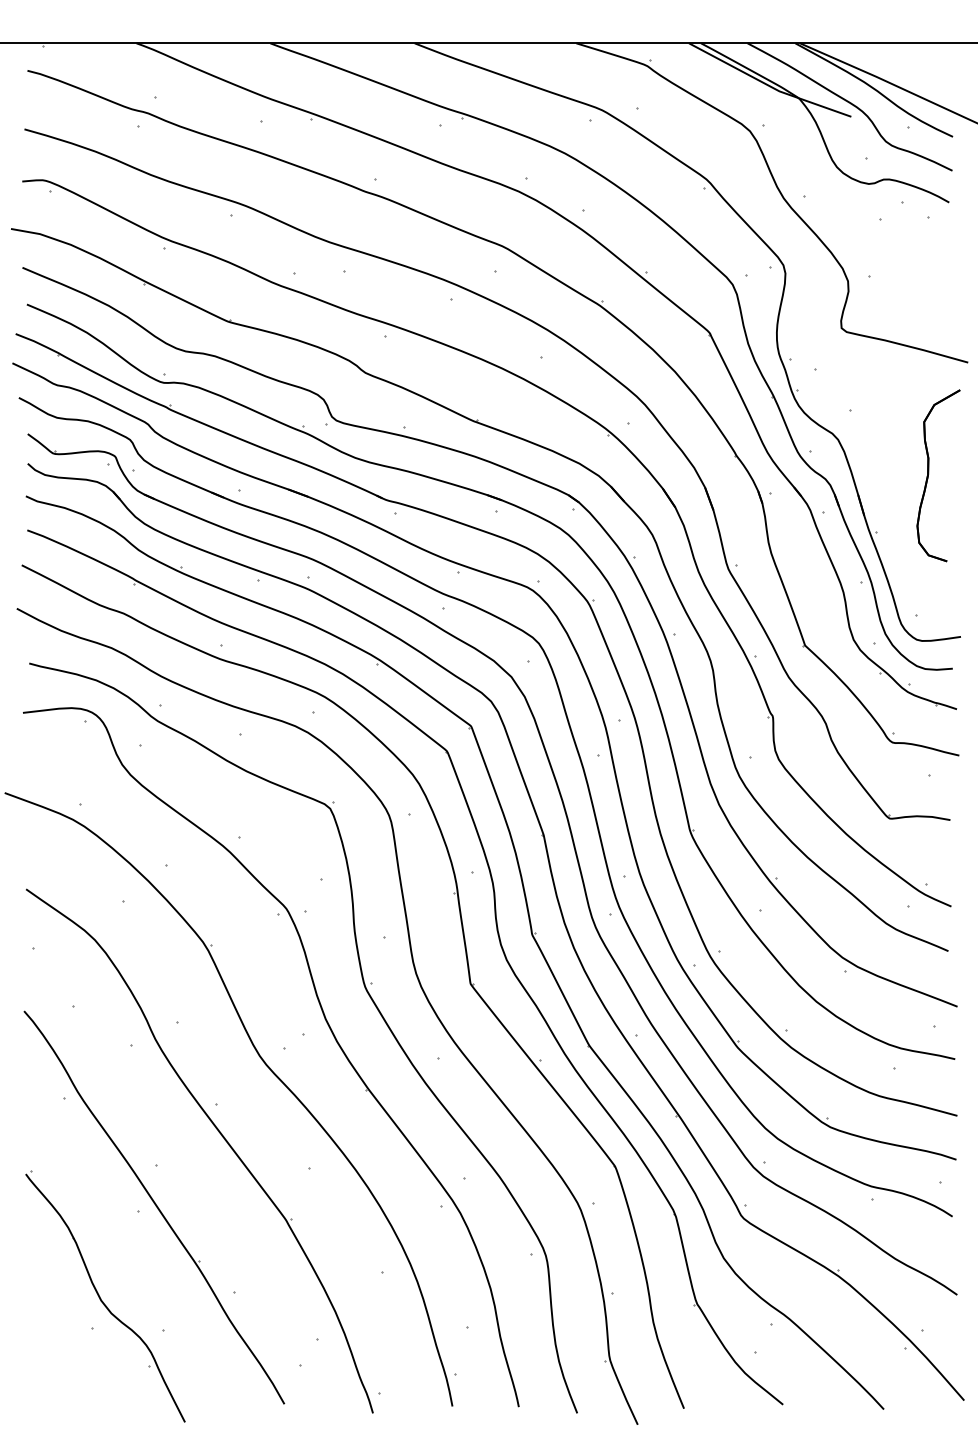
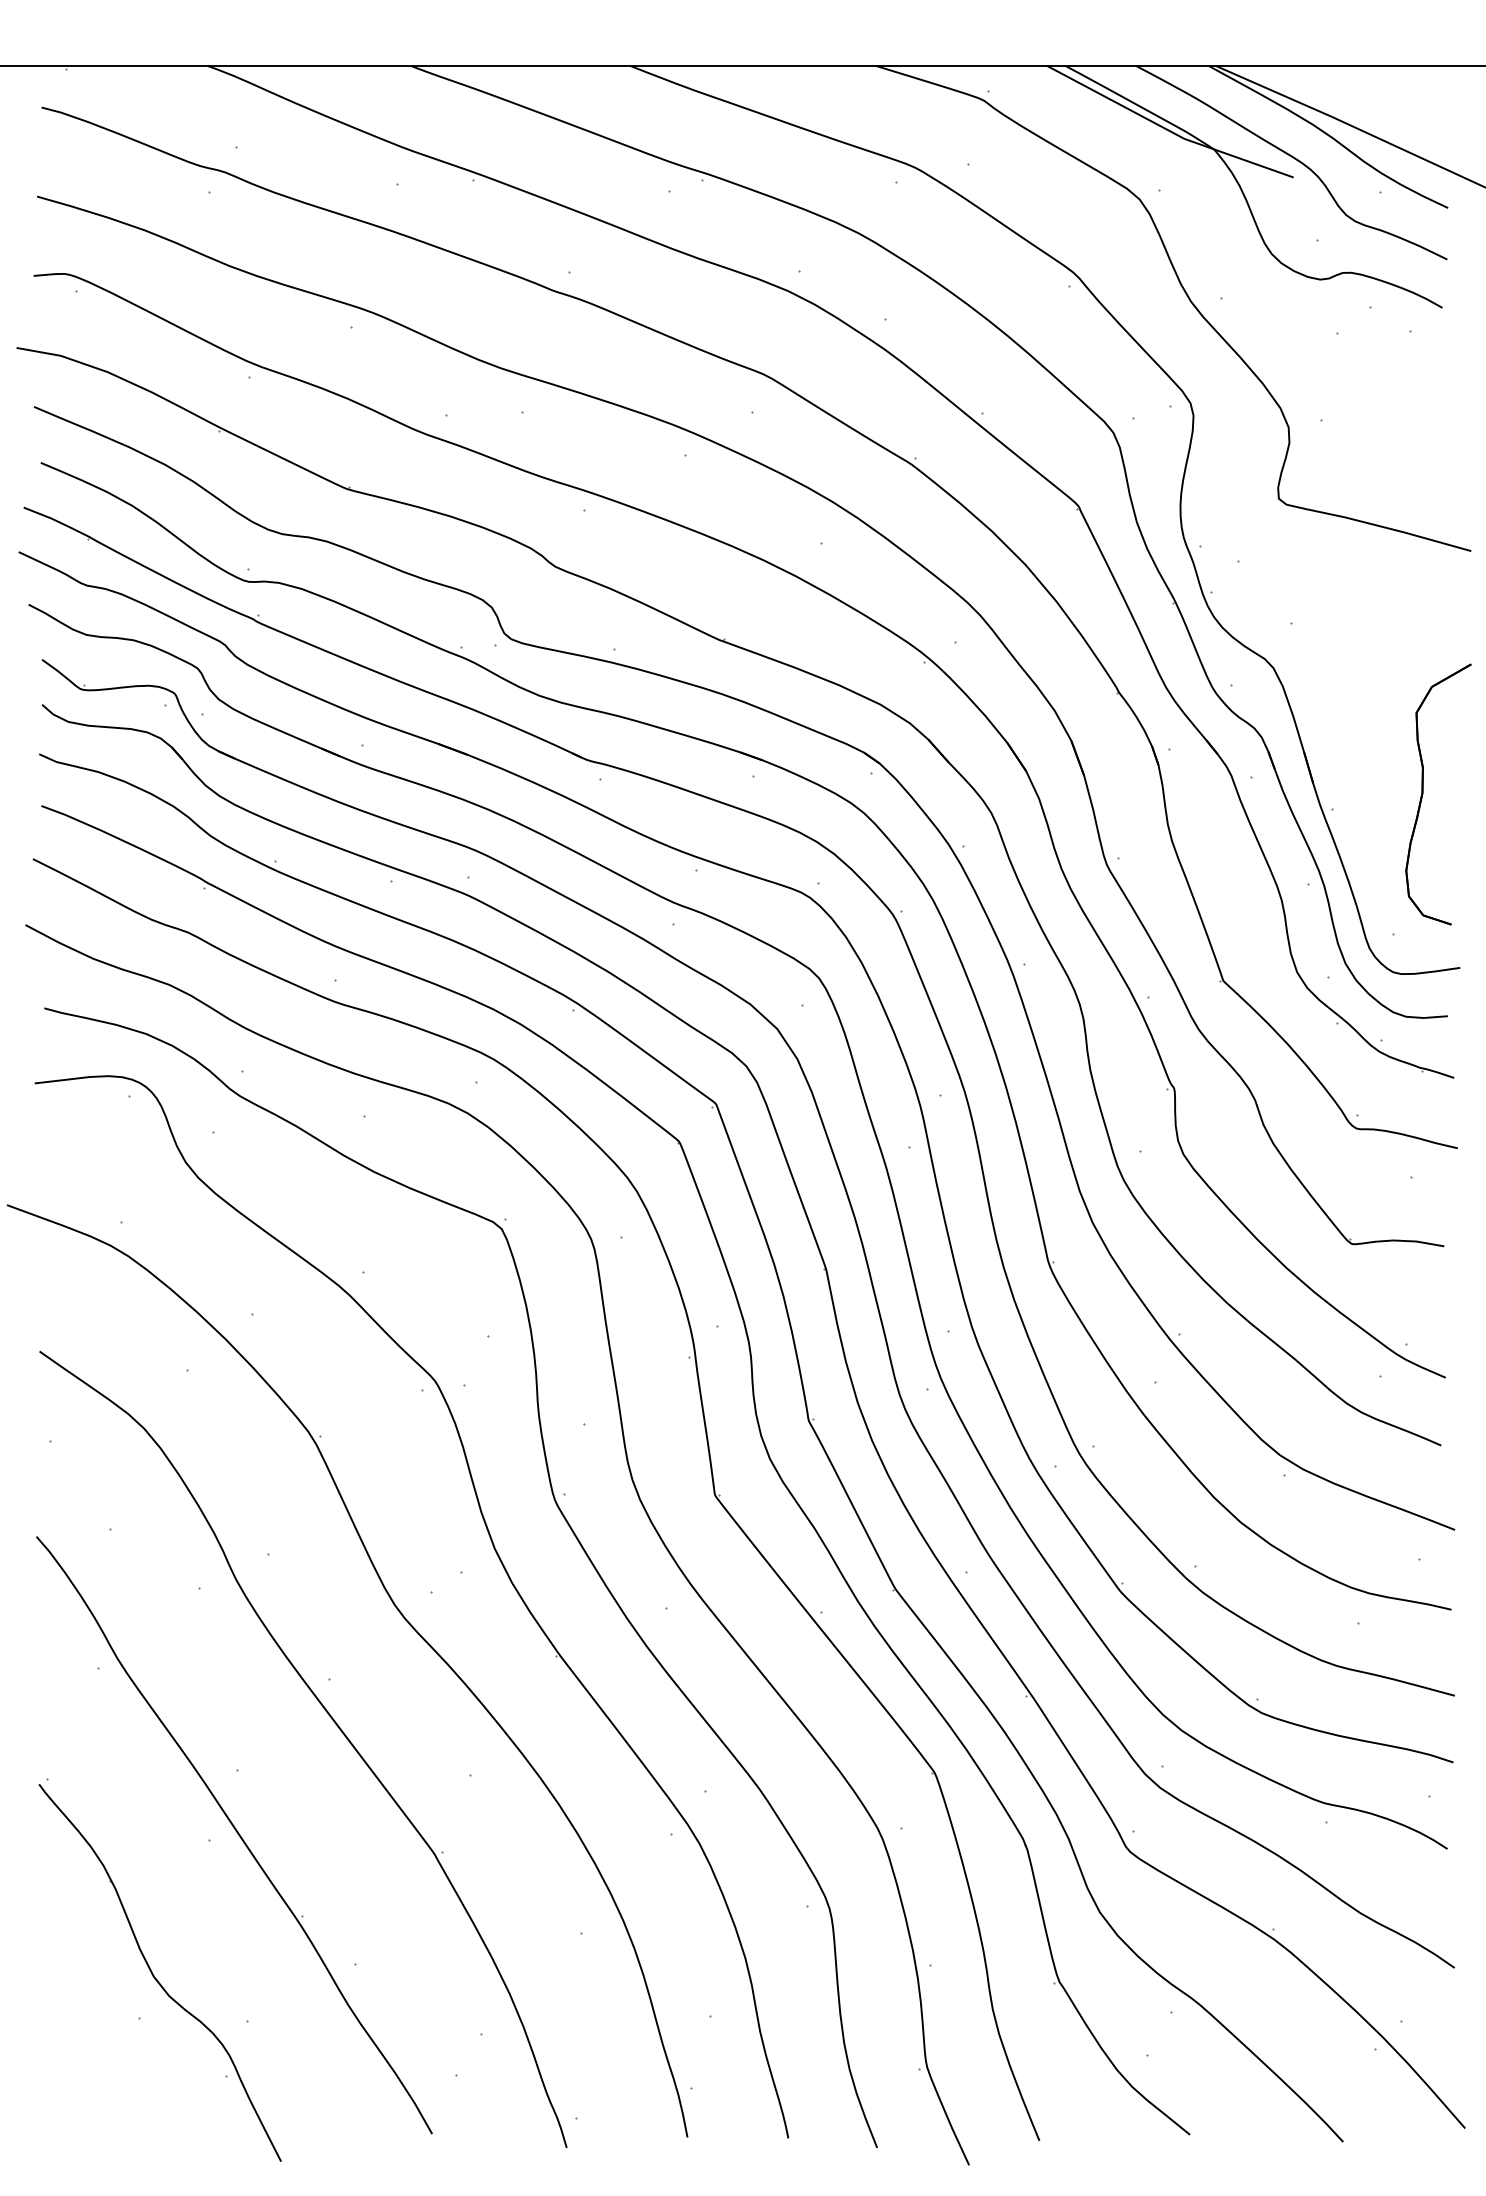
part: (929, 474) -> (1424, 792), moved

